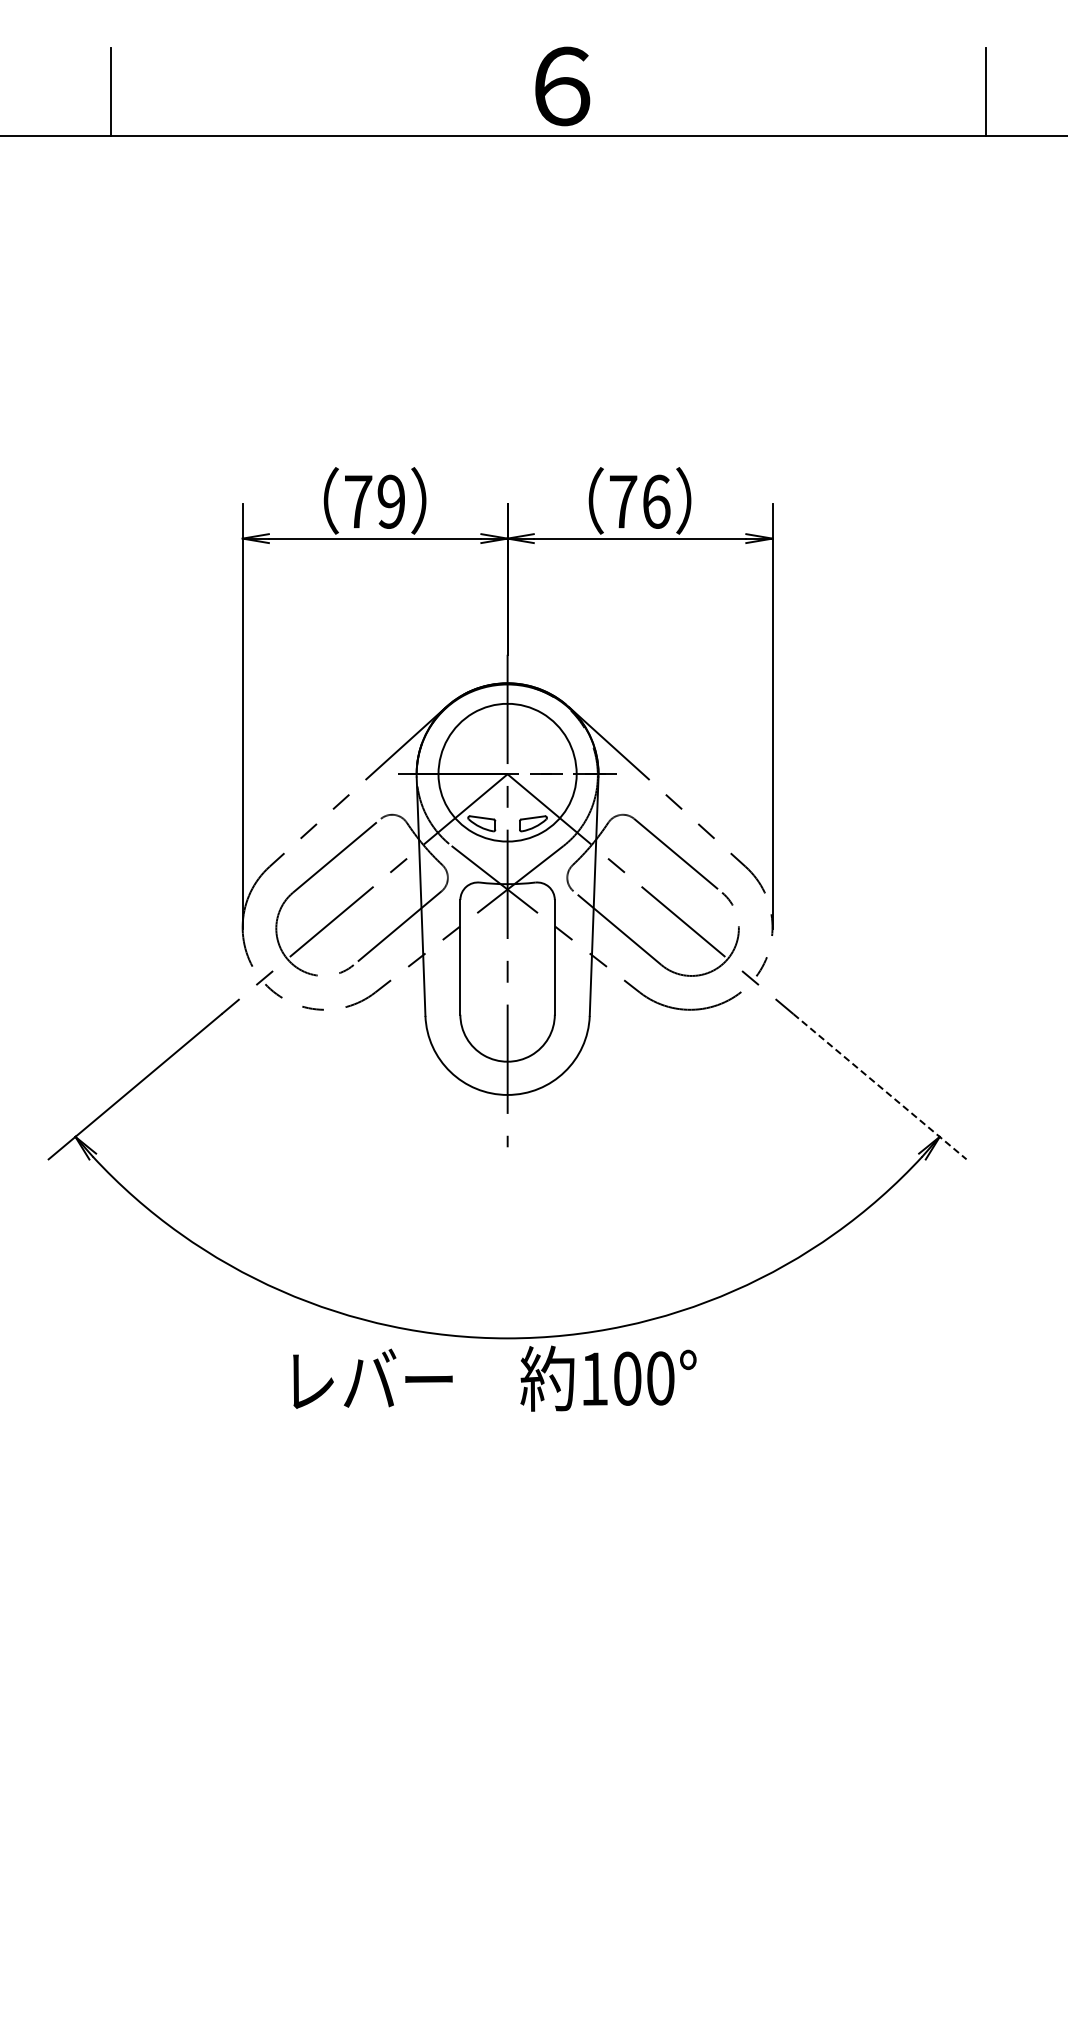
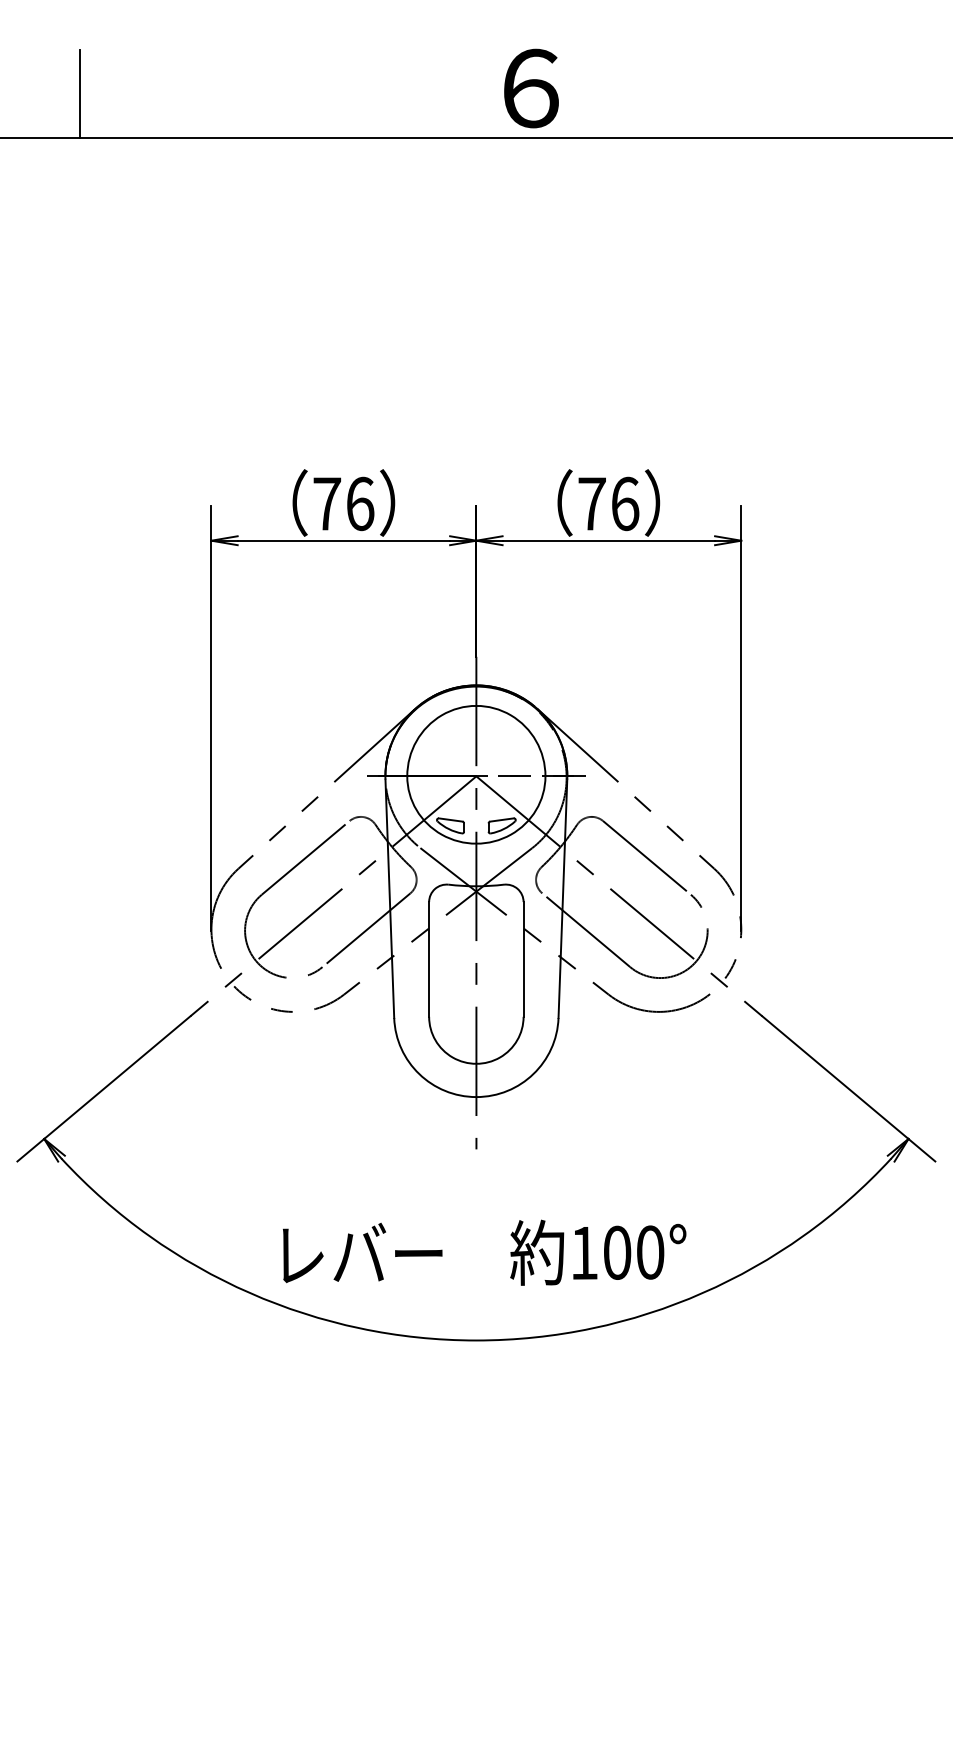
text: (391, 501) -> (360, 503), 79 -> 76
line: (880, 1086) -> (849, 1088), dashed -> solid
text: (494, 1378) -> (484, 1252), moved

